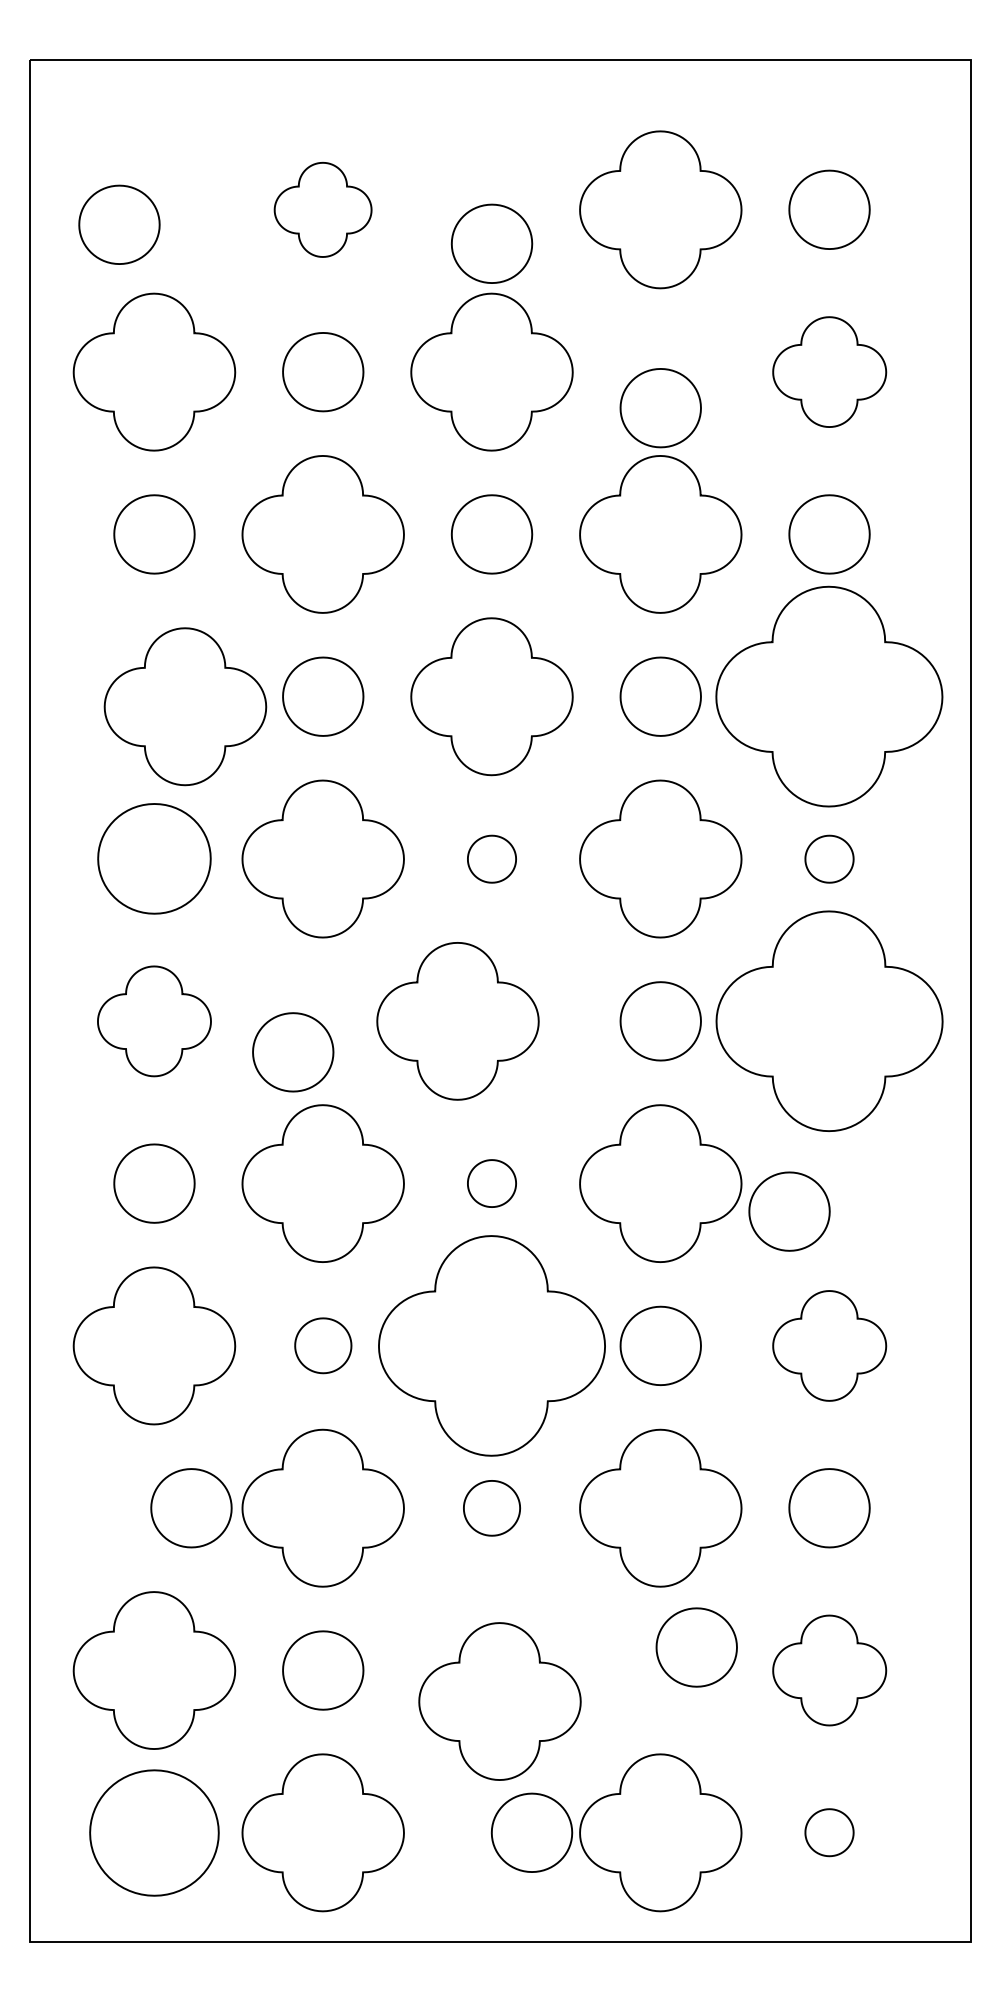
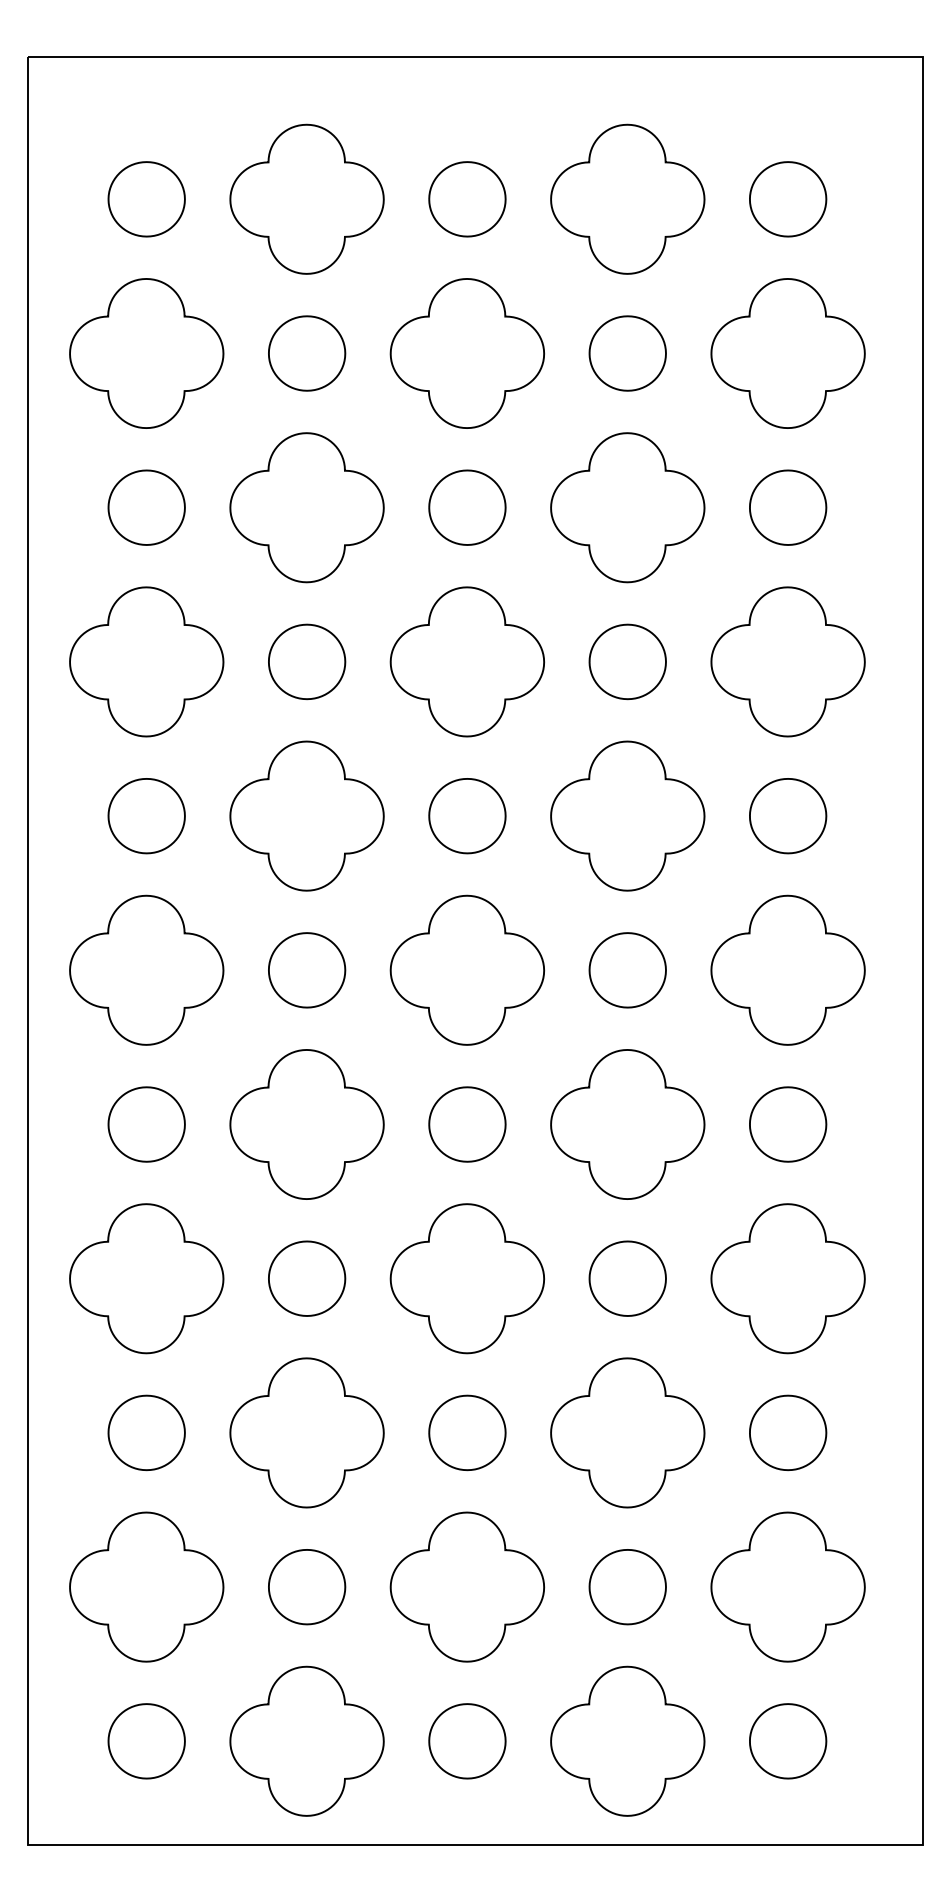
part: (322, 209) -> (306, 198), size x1.67
part: (119, 224) -> (146, 198), moved
part: (491, 243) -> (466, 198), moved
part: (829, 371) -> (788, 352), size x1.43
part: (660, 408) -> (627, 353), moved
part: (829, 696) -> (788, 661), size x0.71
part: (185, 706) -> (146, 661), moved
part: (154, 859) -> (146, 816), size x0.71
part: (491, 859) -> (466, 816), size x1.67
part: (829, 859) -> (788, 816), size x1.67
part: (154, 1021) -> (146, 970), size x1.43
part: (457, 1021) -> (466, 970), moved
part: (829, 1021) -> (788, 970), size x0.71
part: (293, 1052) -> (307, 970), moved
part: (491, 1183) -> (466, 1124), size x1.67
part: (789, 1211) -> (788, 1124), moved
part: (323, 1345) -> (307, 1278), size x1.43
part: (491, 1345) -> (466, 1278), size x0.71
part: (829, 1345) -> (788, 1278), size x1.43
part: (191, 1508) -> (146, 1433), moved
part: (491, 1508) -> (466, 1433), size x1.43
part: (696, 1647) -> (627, 1587), moved
part: (829, 1670) -> (788, 1587), size x1.43
part: (499, 1701) -> (466, 1587), moved
part: (154, 1832) -> (146, 1741), size x0.62
part: (531, 1832) -> (466, 1741), moved
part: (829, 1832) -> (788, 1741), size x1.67

